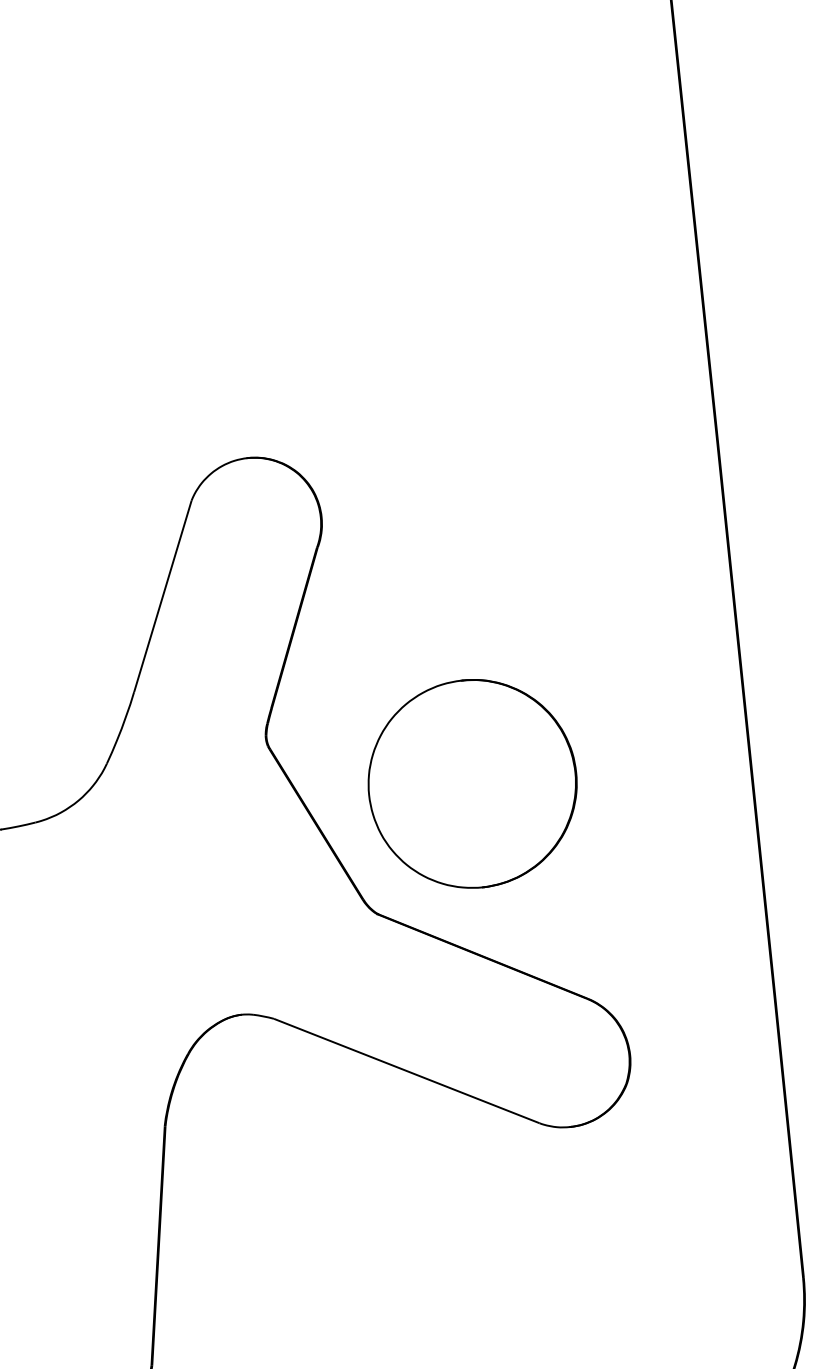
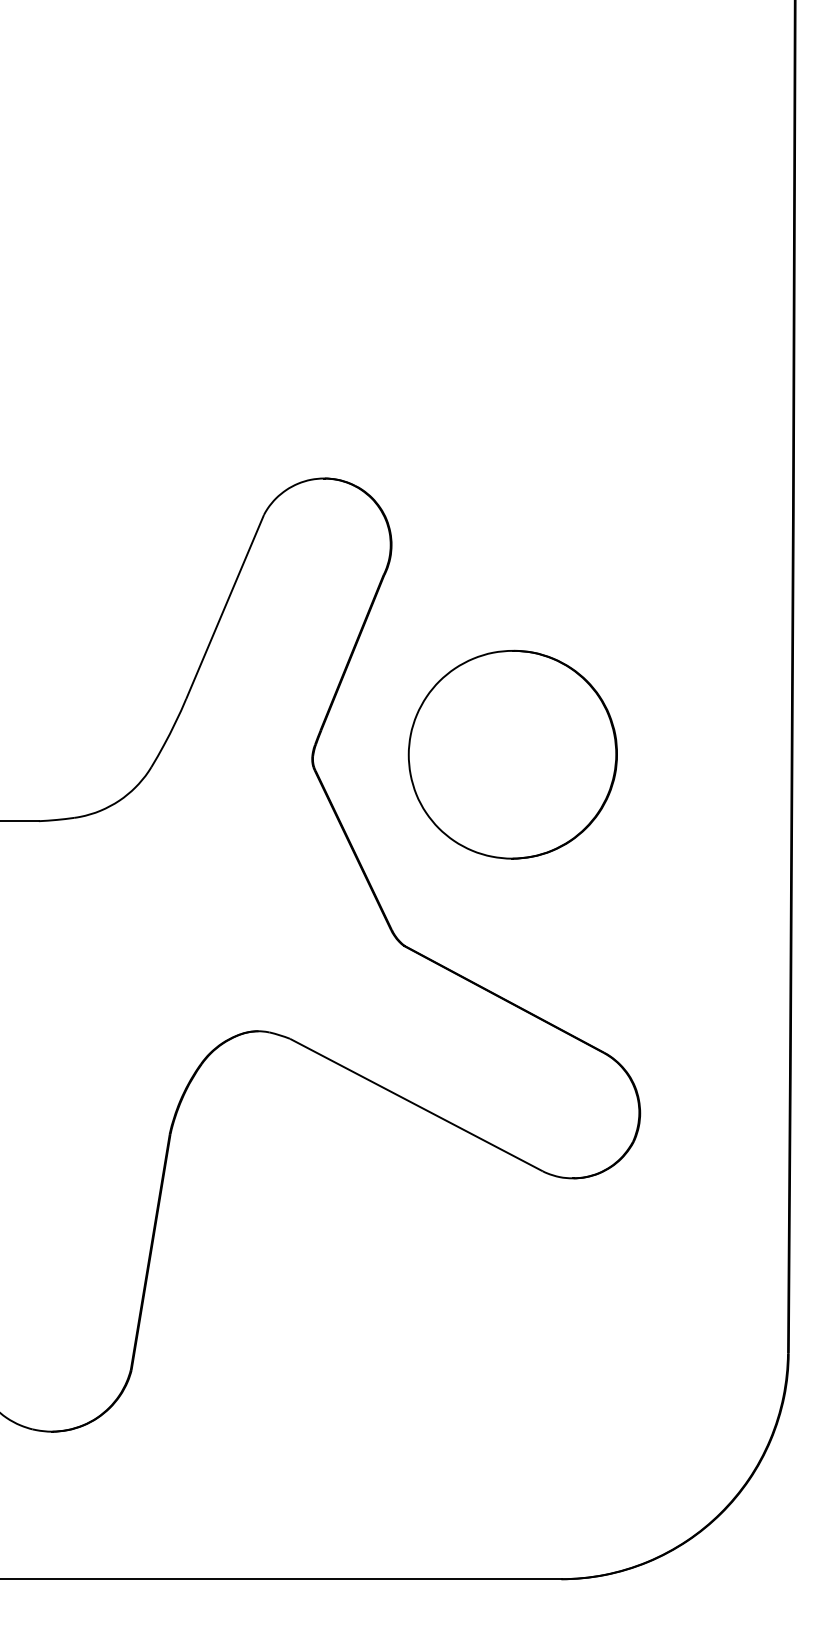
part: (472, 783) -> (512, 754), moved

